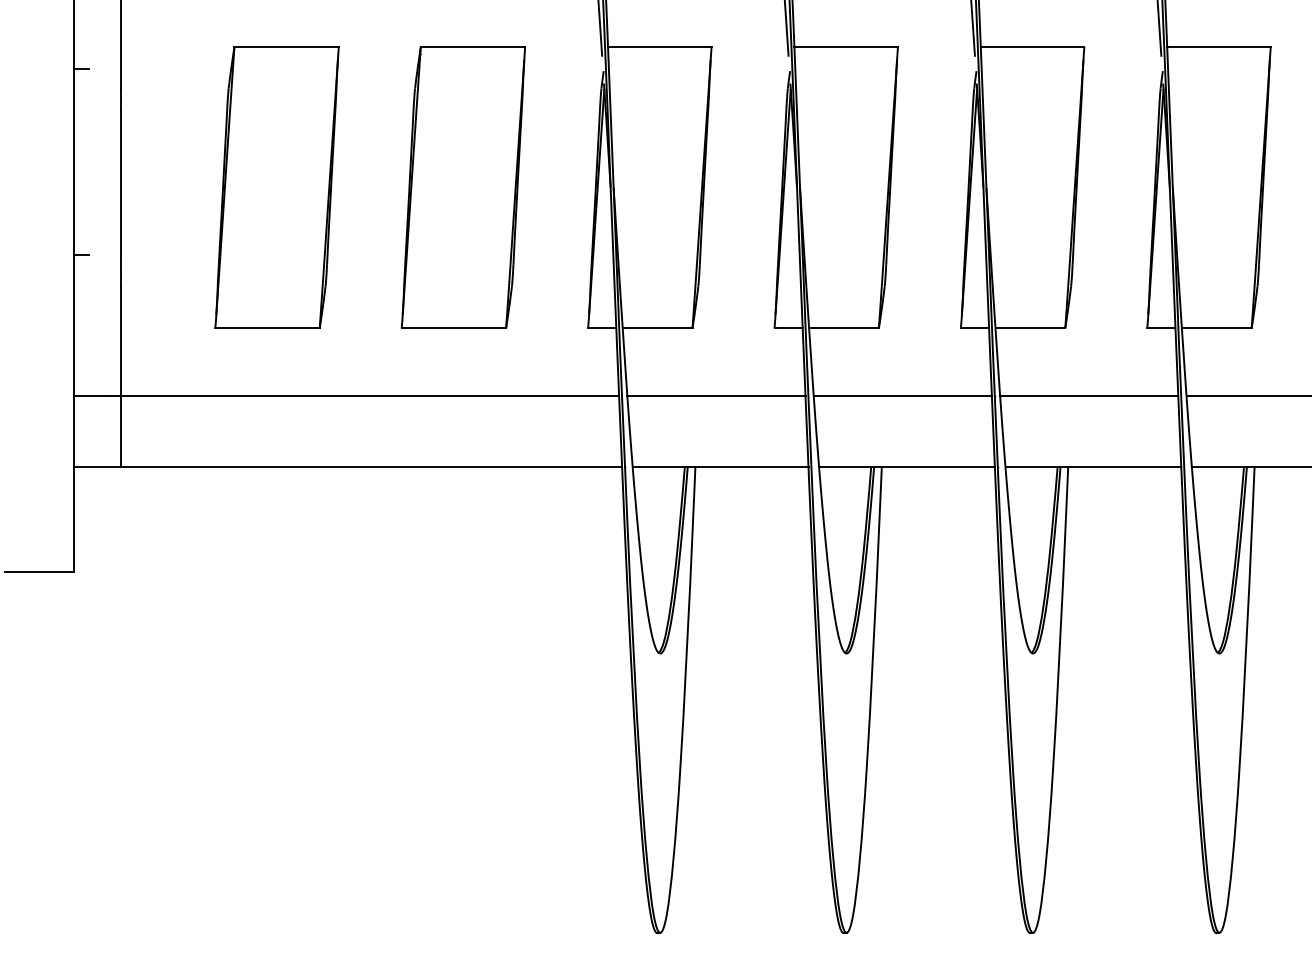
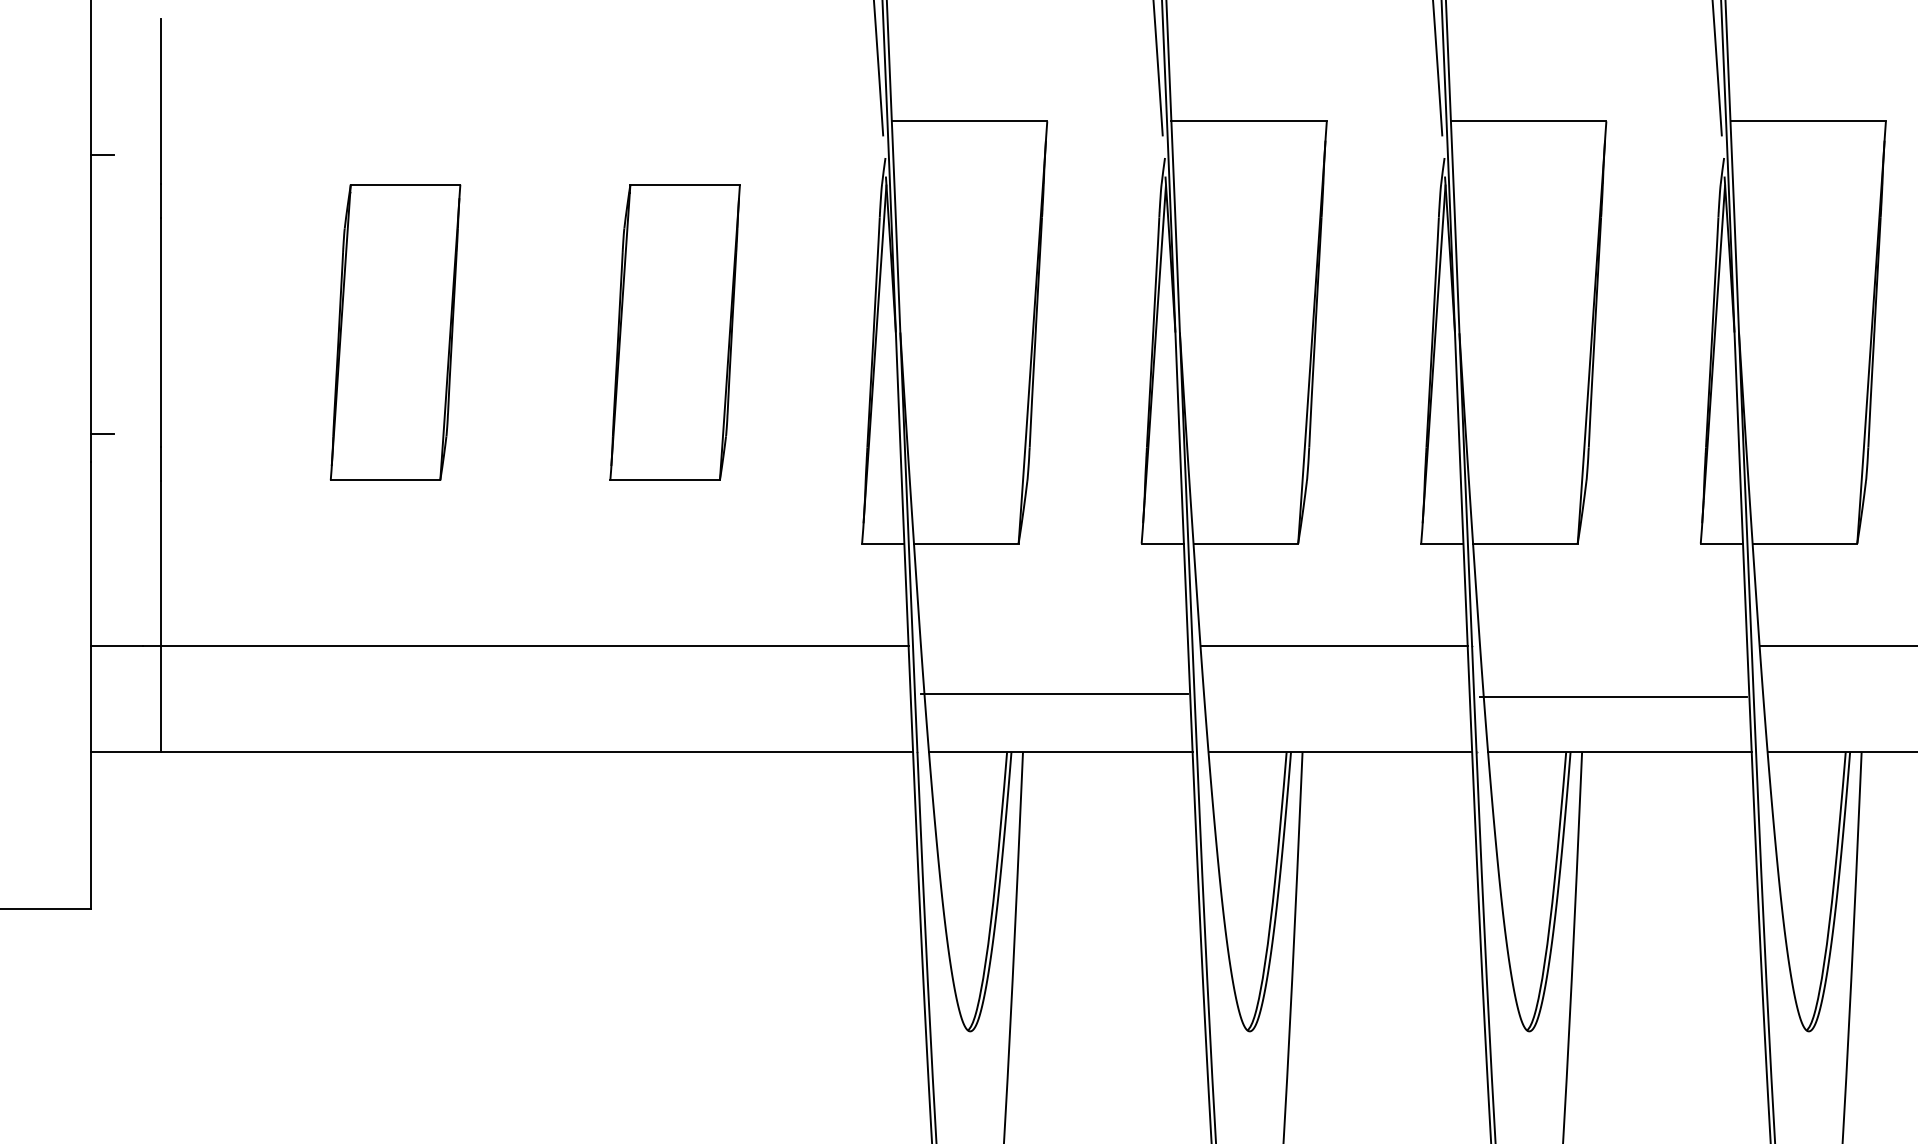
part: (276, 187) -> (394, 332), size x0.7
part: (463, 187) -> (675, 332), size x0.7
line: (716, 396) -> (1054, 693), moved
line: (1089, 396) -> (1614, 696), moved

